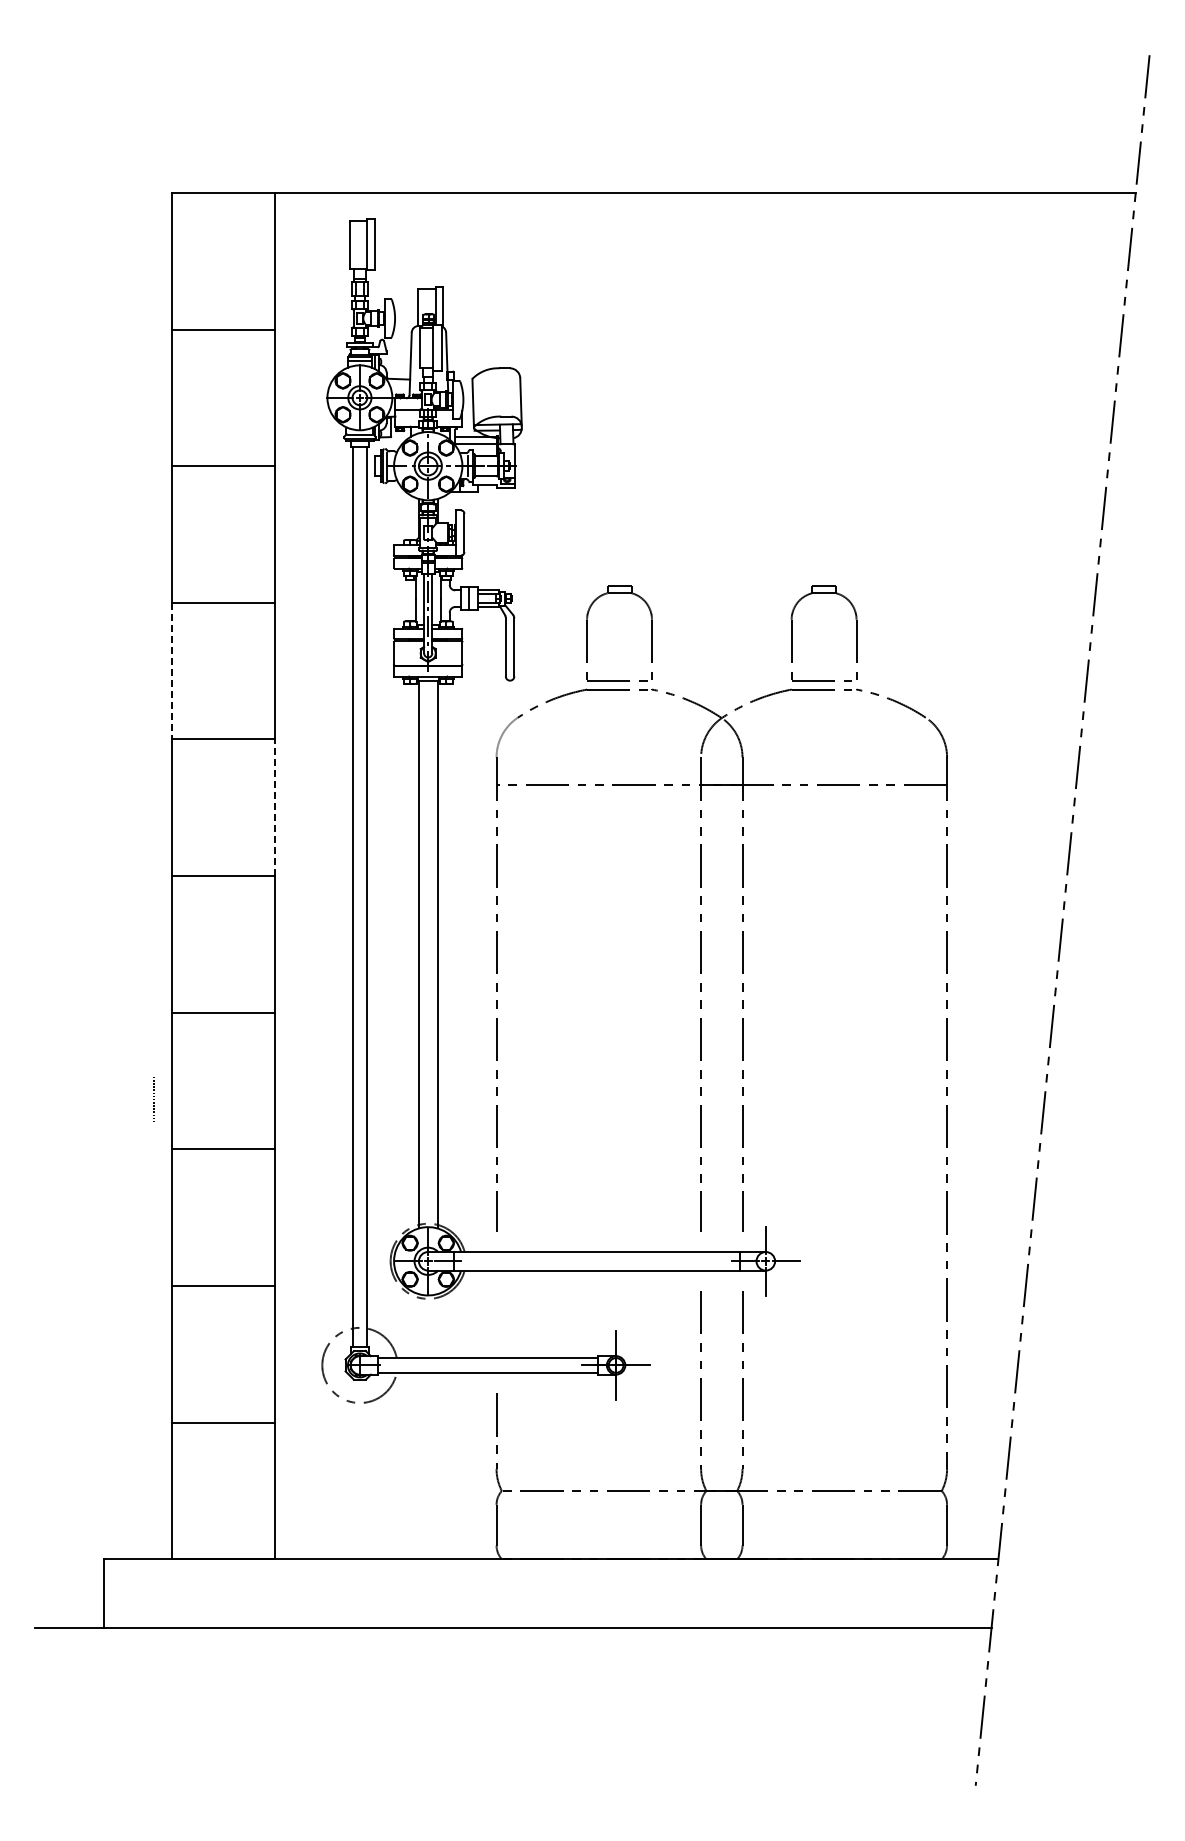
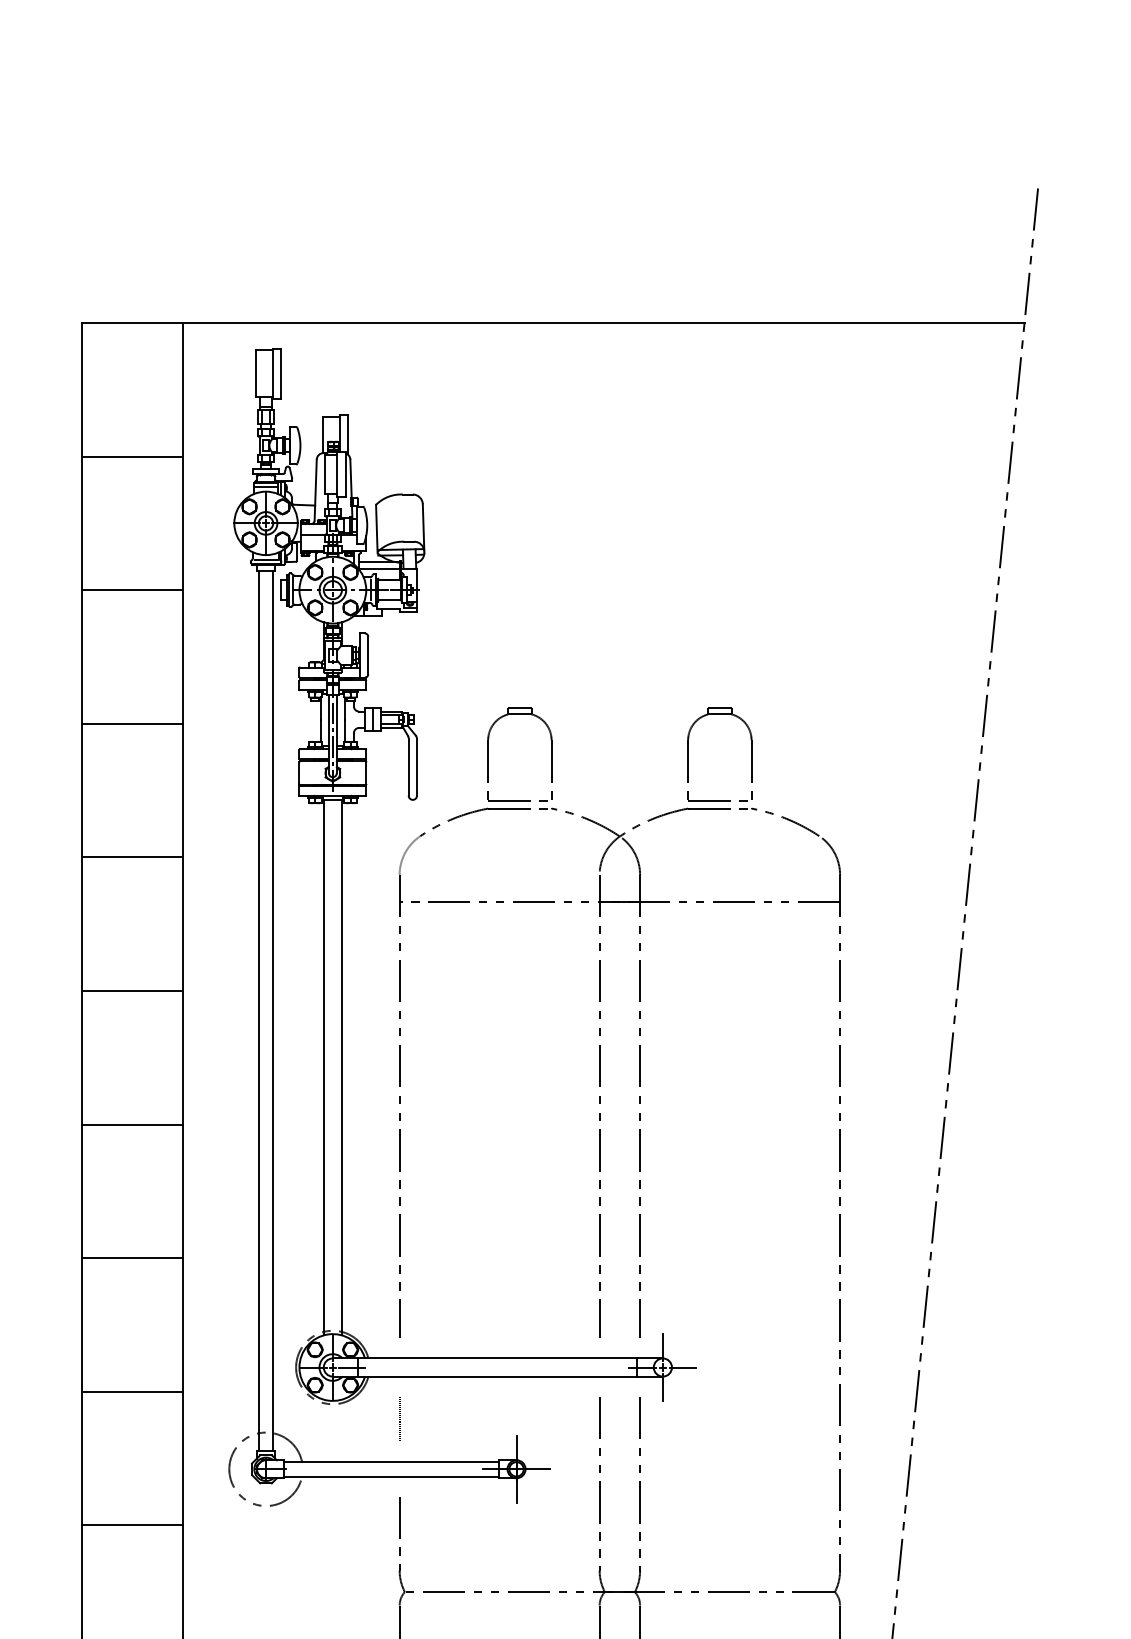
line: (172, 671) -> (82, 790), dashed -> solid
line: (274, 807) -> (182, 923), dashed -> solid
line: (153, 1099) -> (399, 1419), moved

